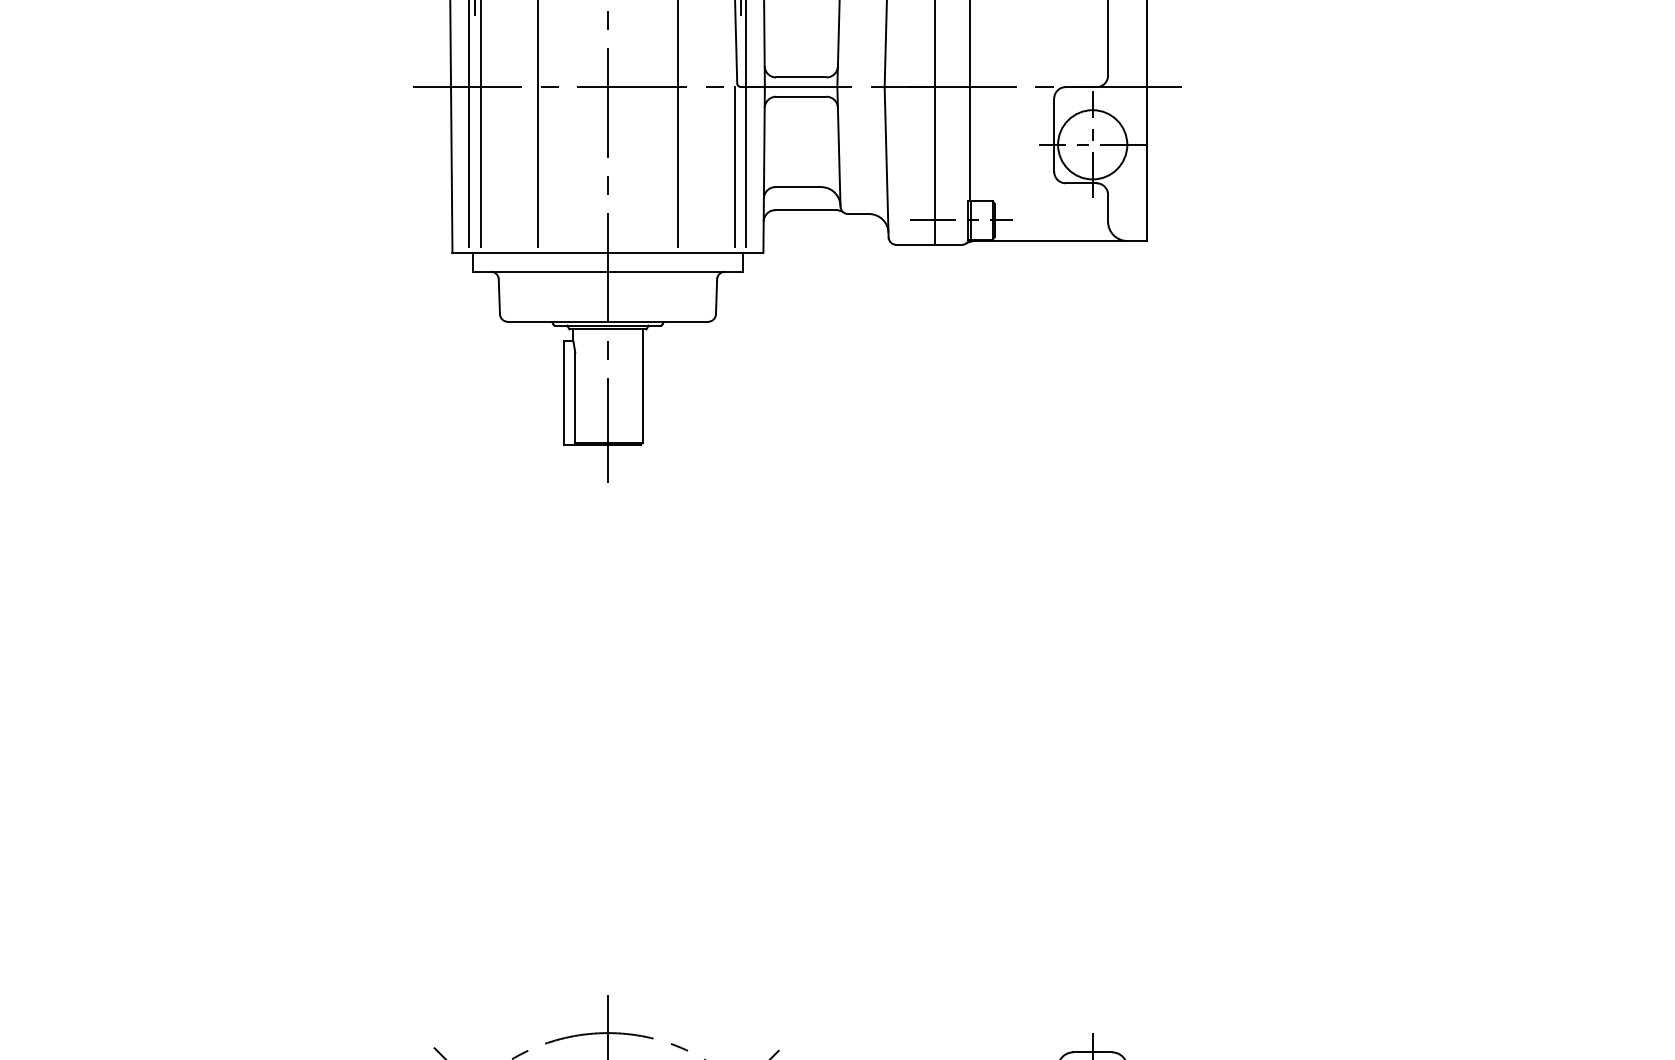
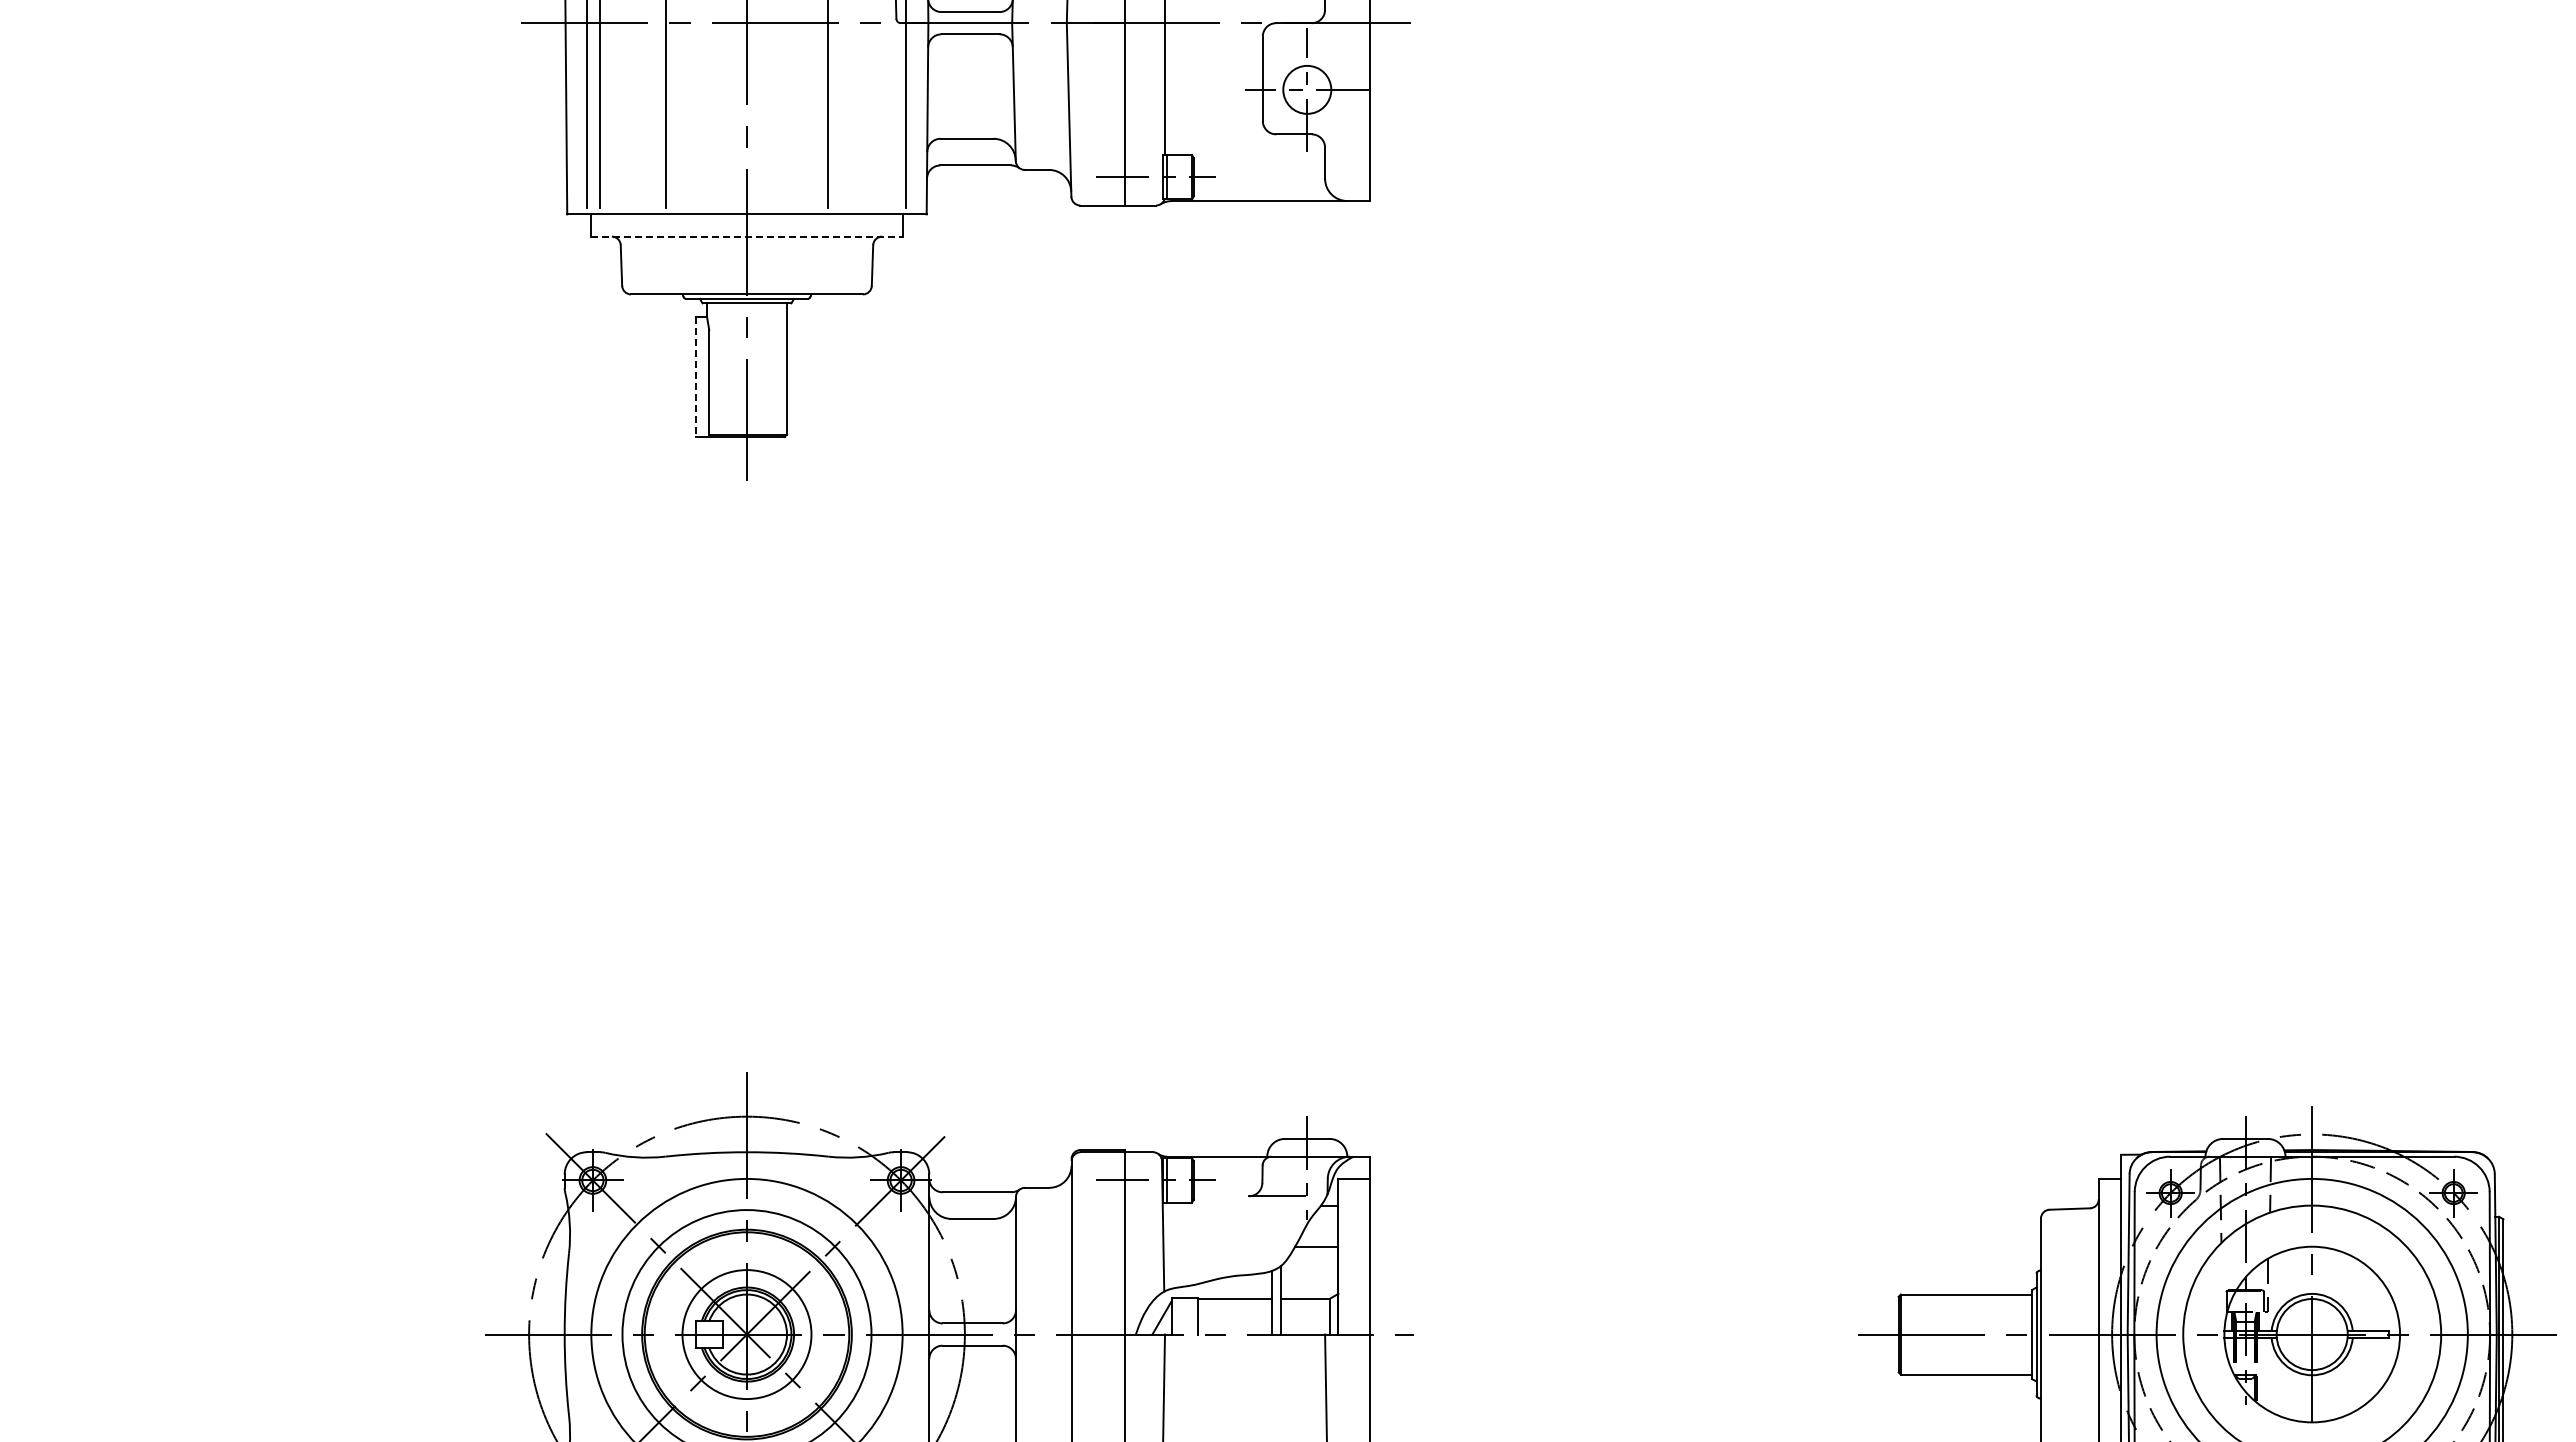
circle: (1092, 144) -> (1307, 89), size x0.6
line: (734, 166) -> (893, 115), removed
line: (608, 271) -> (747, 236), solid -> dashed
line: (563, 393) -> (695, 377), solid -> dashed

